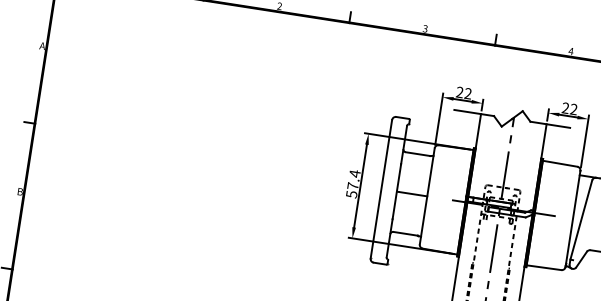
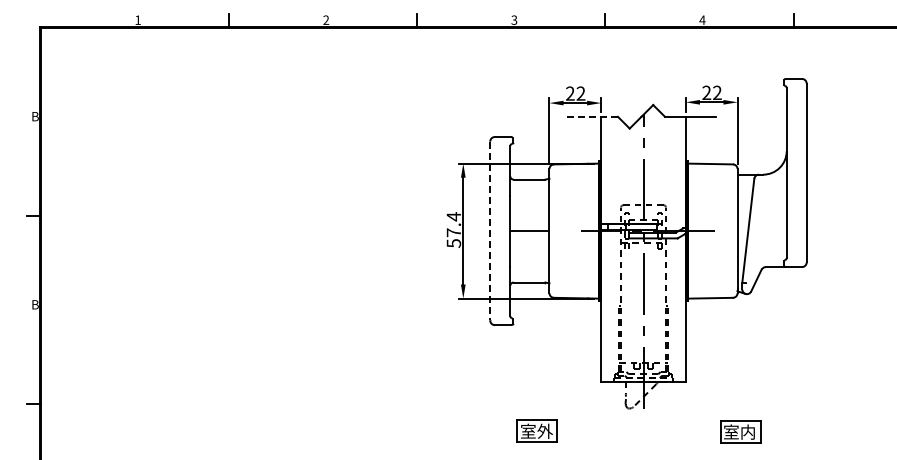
text: (42, 45) -> (34, 116), A -> B
line: (474, 112) -> (592, 116), solid -> dashed
line: (381, 189) -> (490, 231), solid -> dashed

